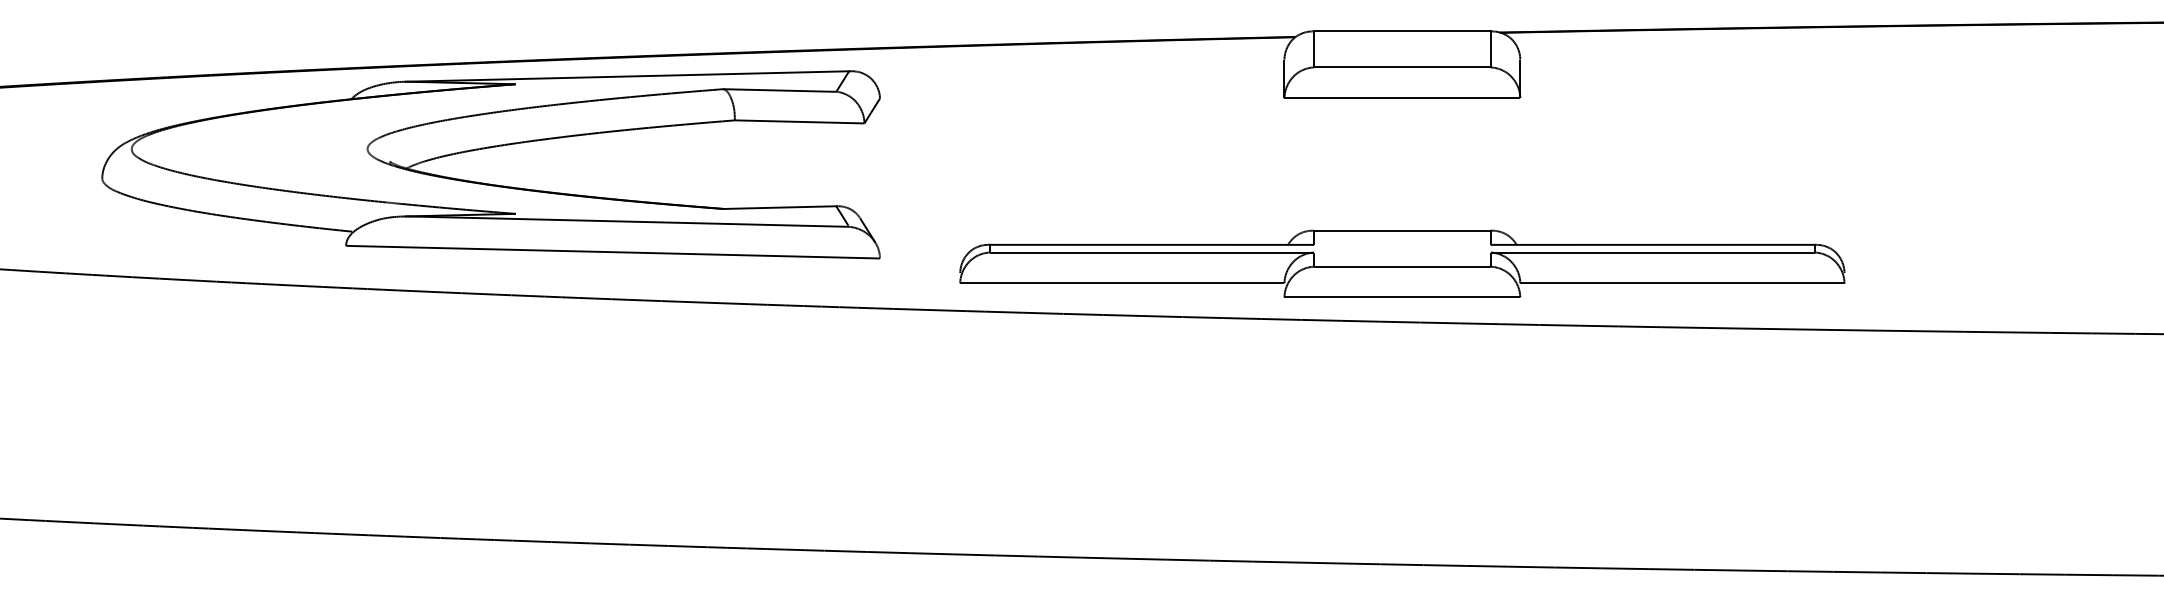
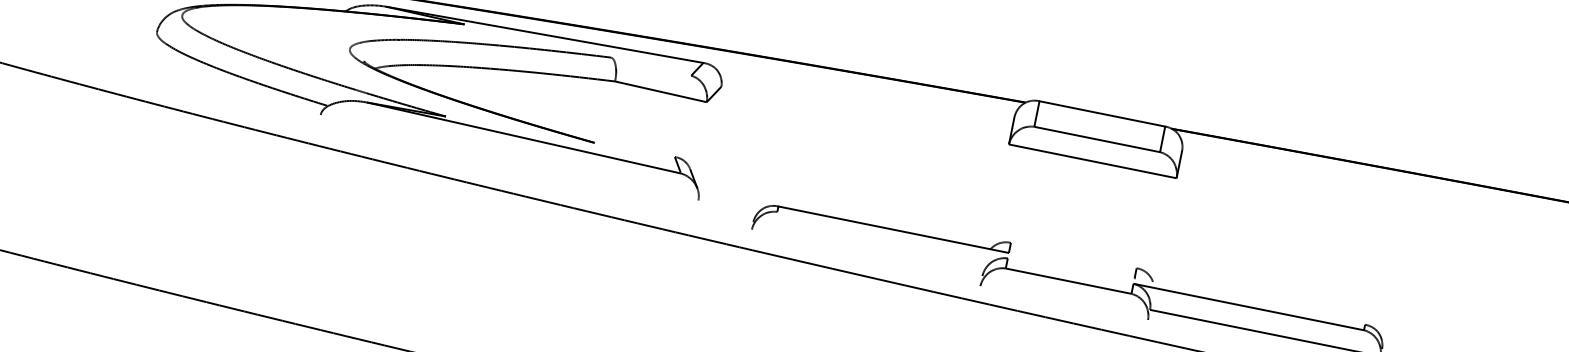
line: (779, 90) -> (651, 66), removed
line: (780, 207) -> (635, 149), removed
line: (1402, 230) -> (1073, 255), removed
line: (1653, 244) -> (1250, 301), removed
line: (613, 251) -> (510, 157), removed
line: (1151, 252) -> (892, 235), removed
line: (1122, 283) -> (867, 252), removed
line: (1402, 297) -> (1064, 303), removed

